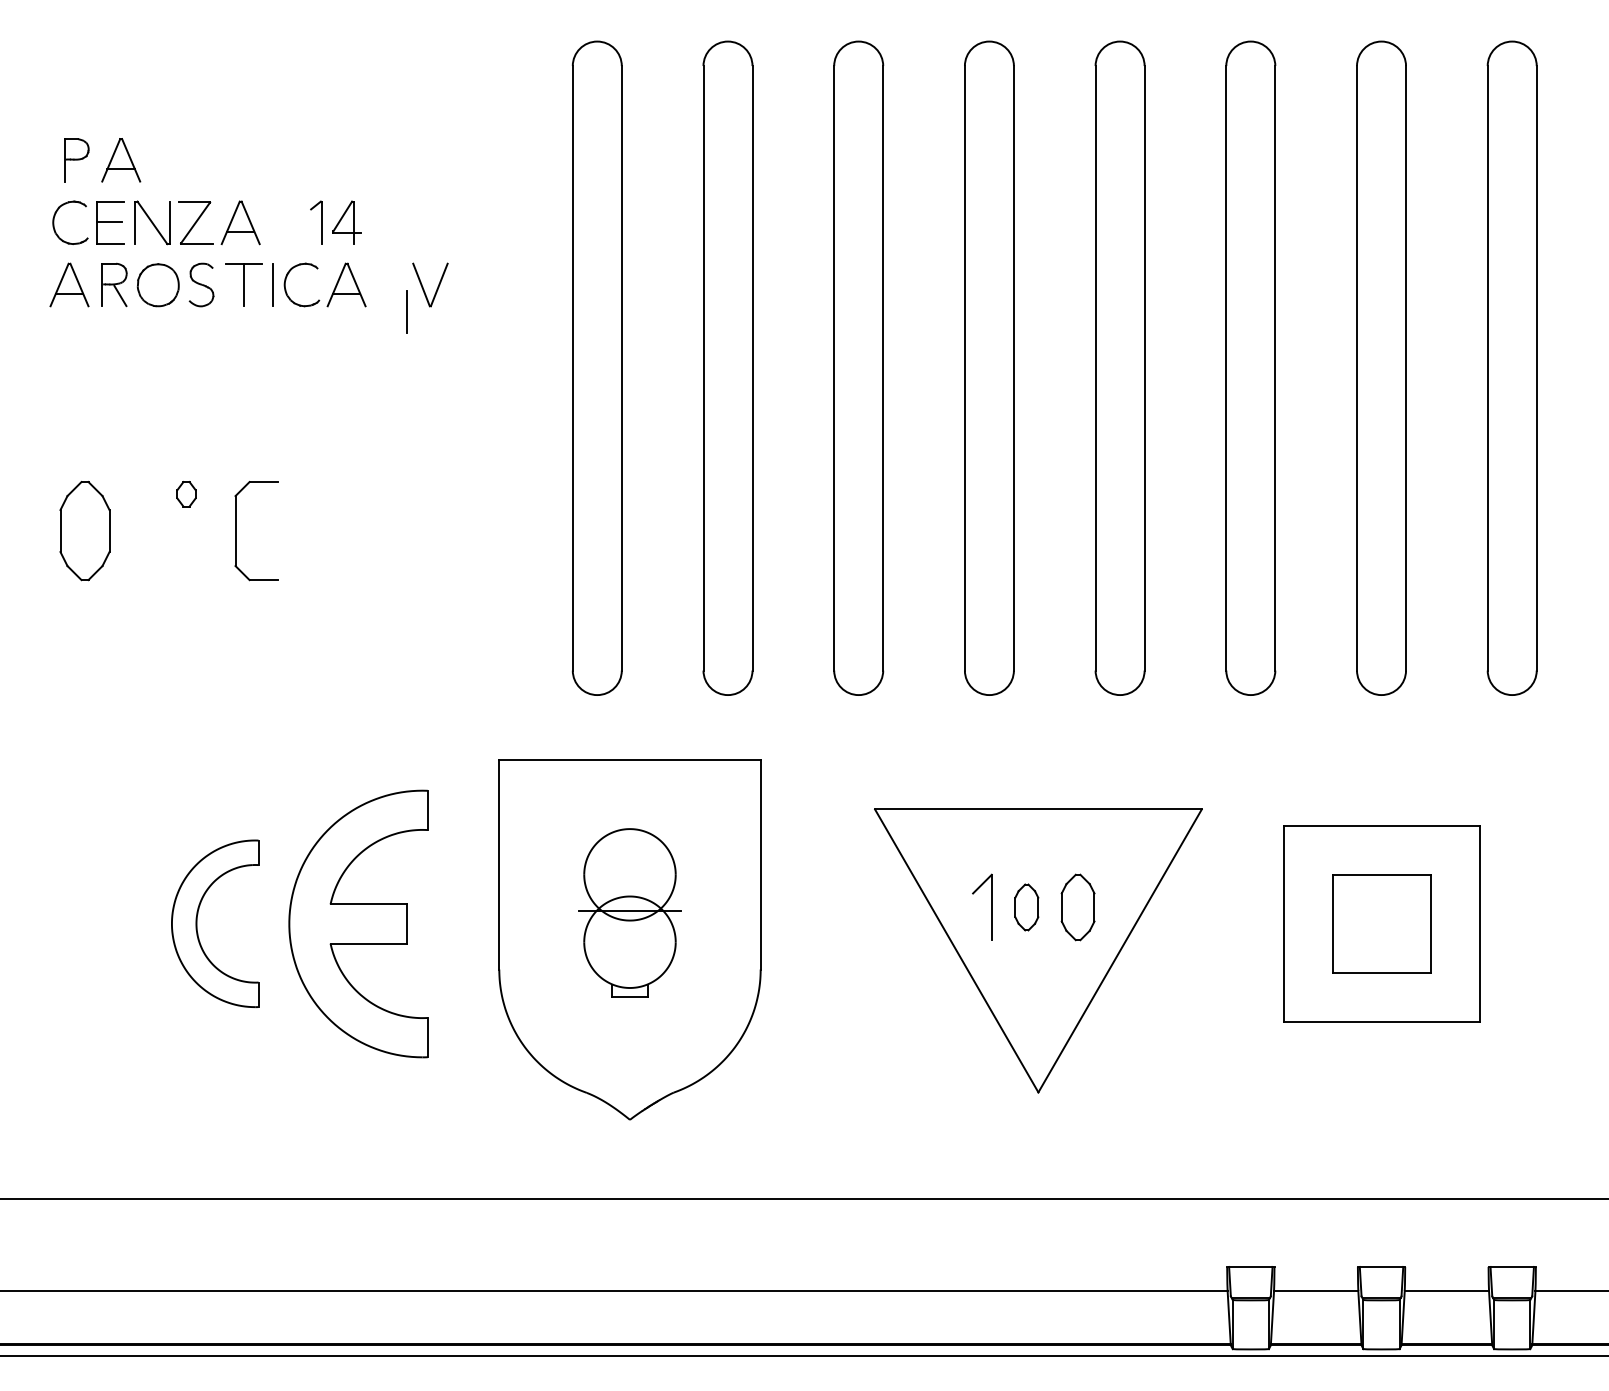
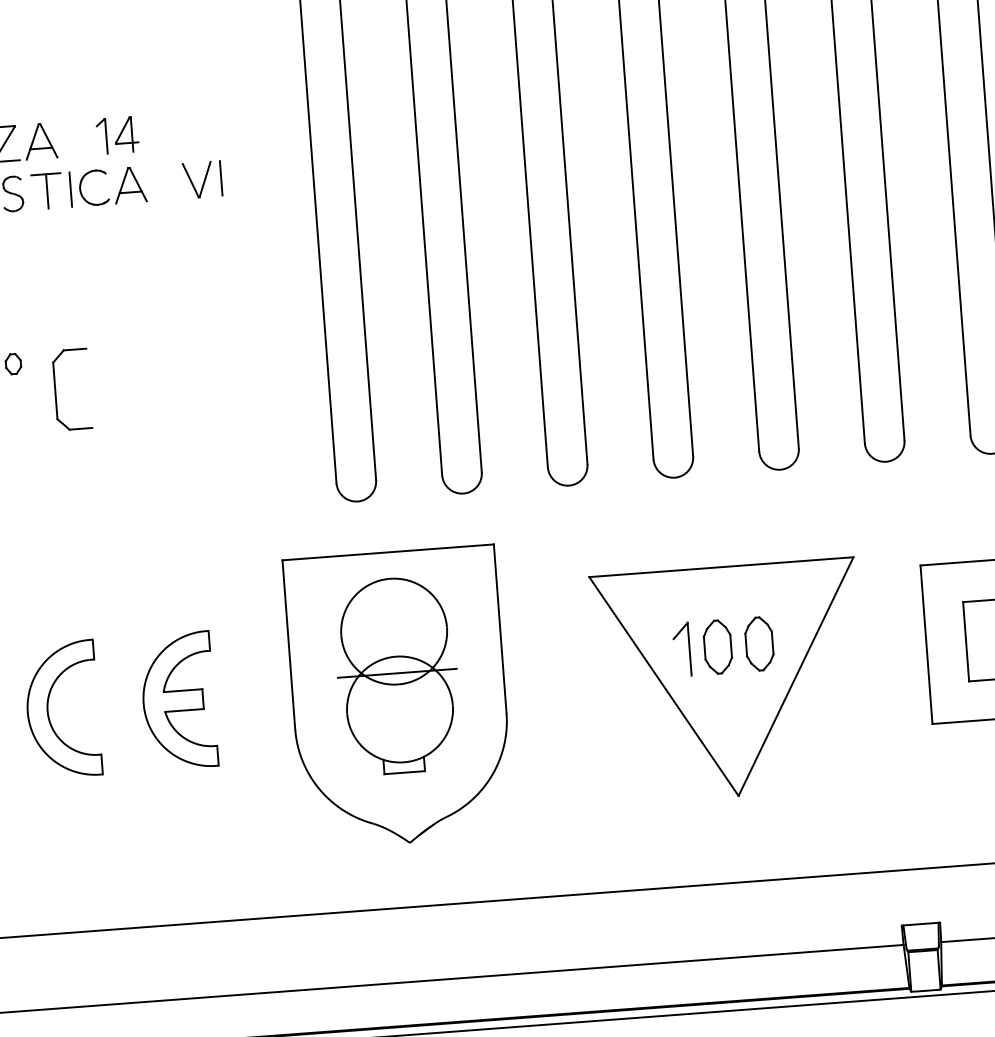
line: (406, 311) -> (220, 177), moved
part: (1026, 907) -> (717, 647), size x1.43
part: (629, 912) -> (397, 675), size x1.43
part: (358, 923) -> (178, 700), size x0.62

